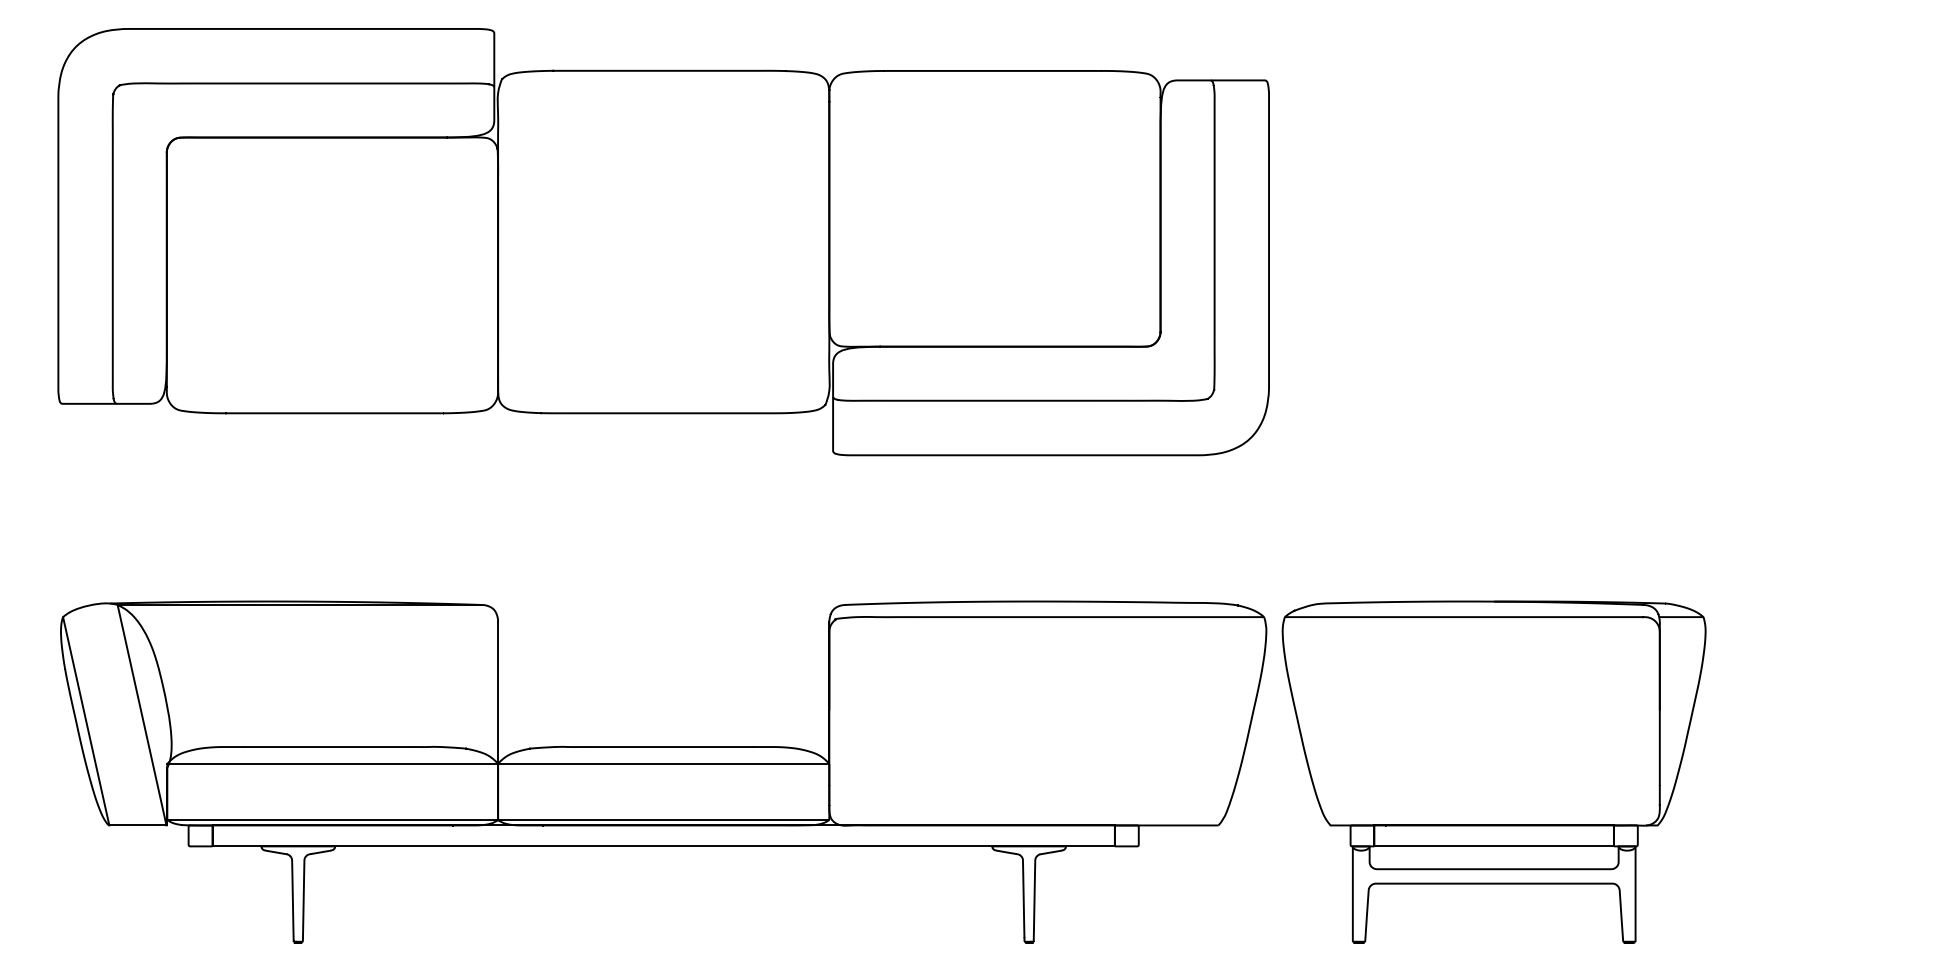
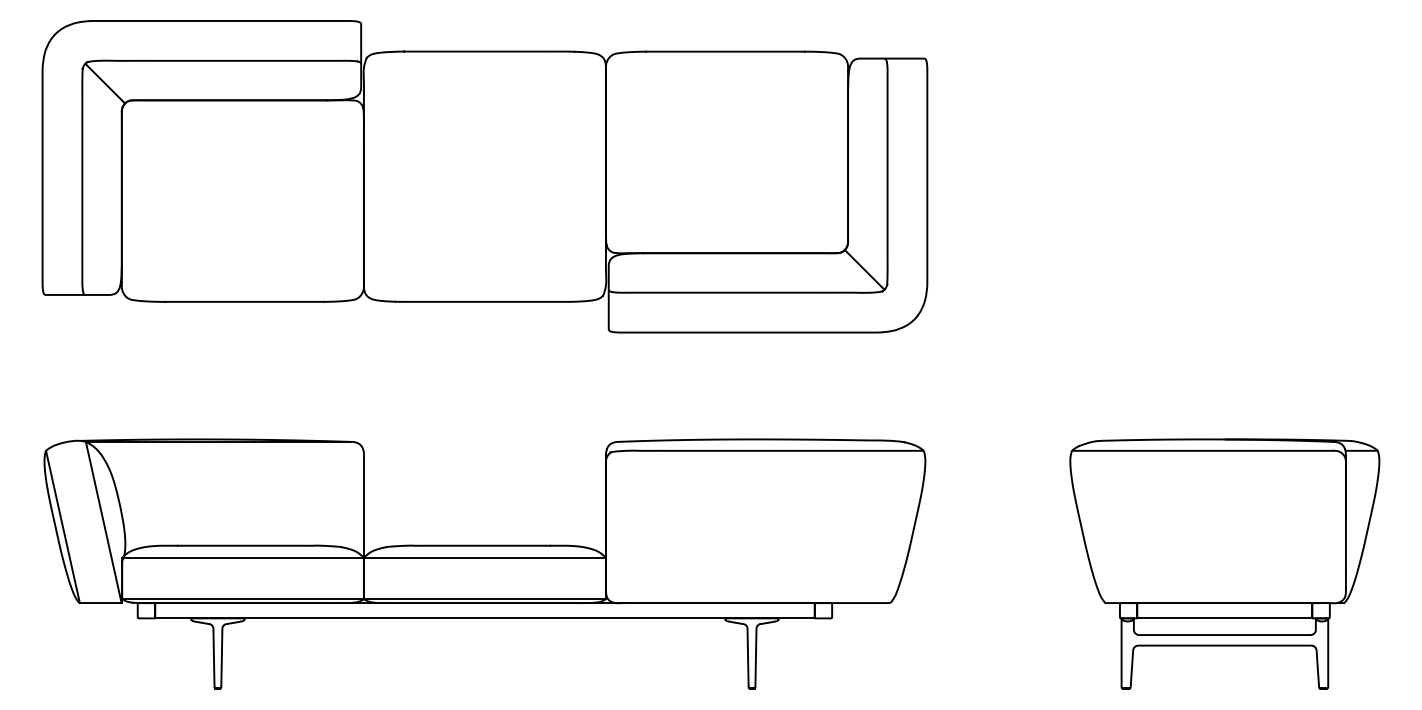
line: (143, 114) -> (104, 83), added
line: (1183, 369) -> (864, 269), added
part: (1493, 771) -> (1224, 563), moved

